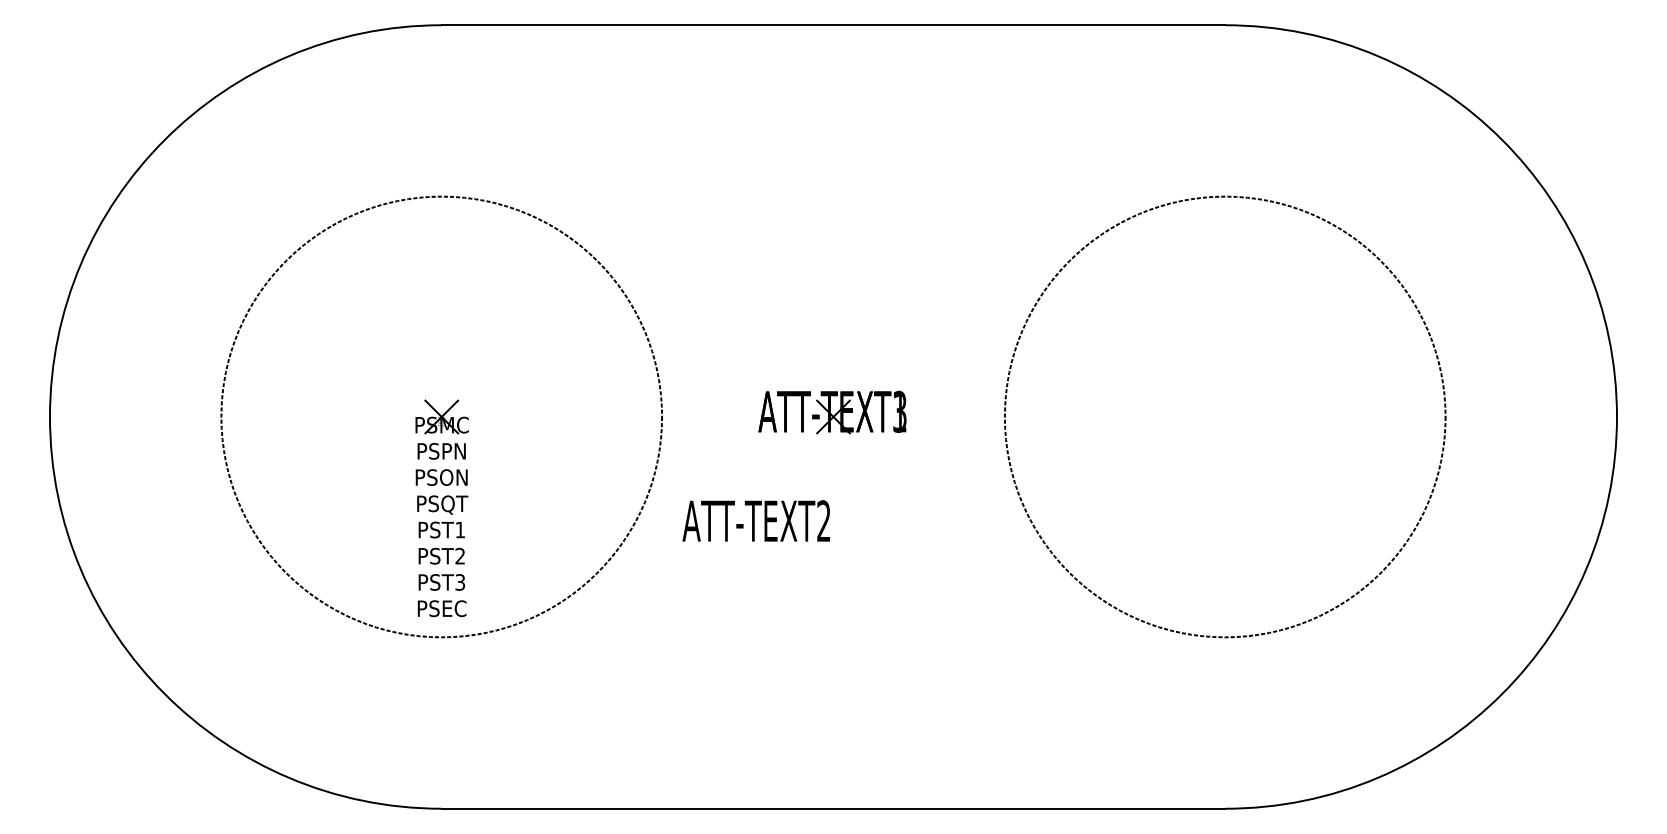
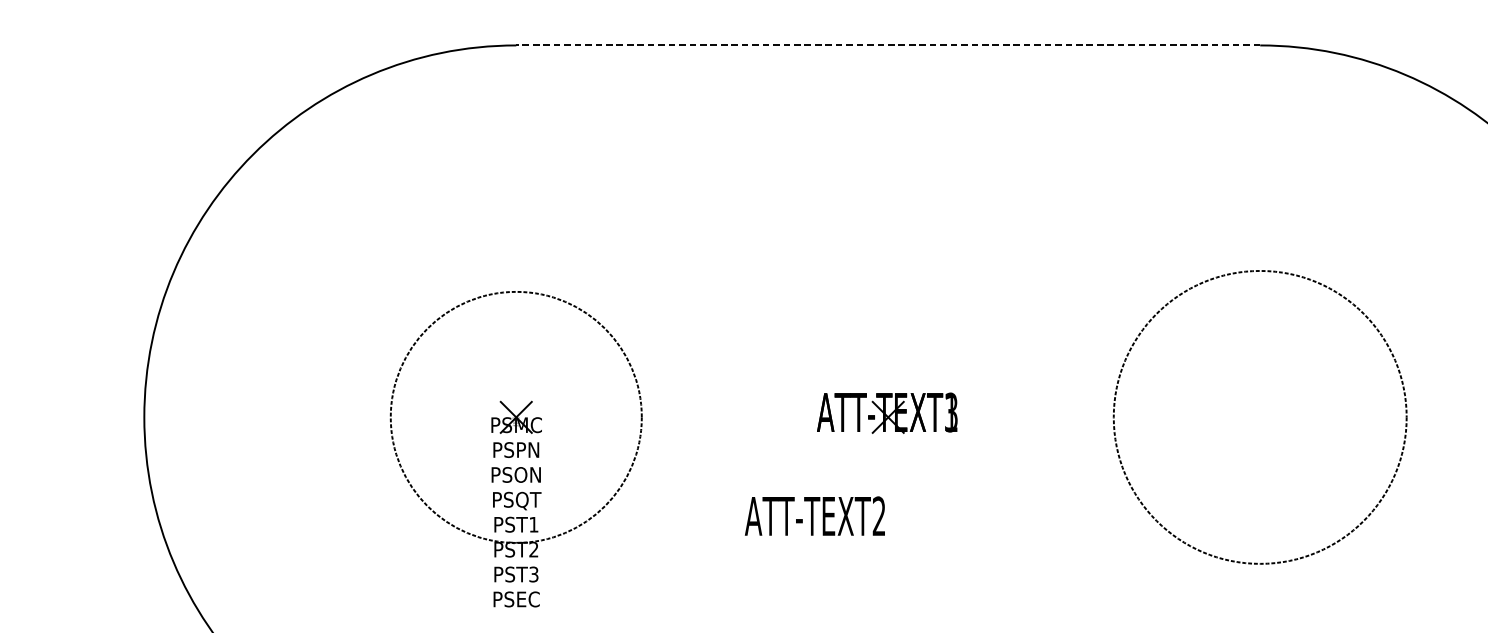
line: (833, 25) -> (888, 45), solid -> dashed
circle: (441, 416) -> (516, 416), size x0.6
circle: (1224, 416) -> (1259, 416), size x0.7

